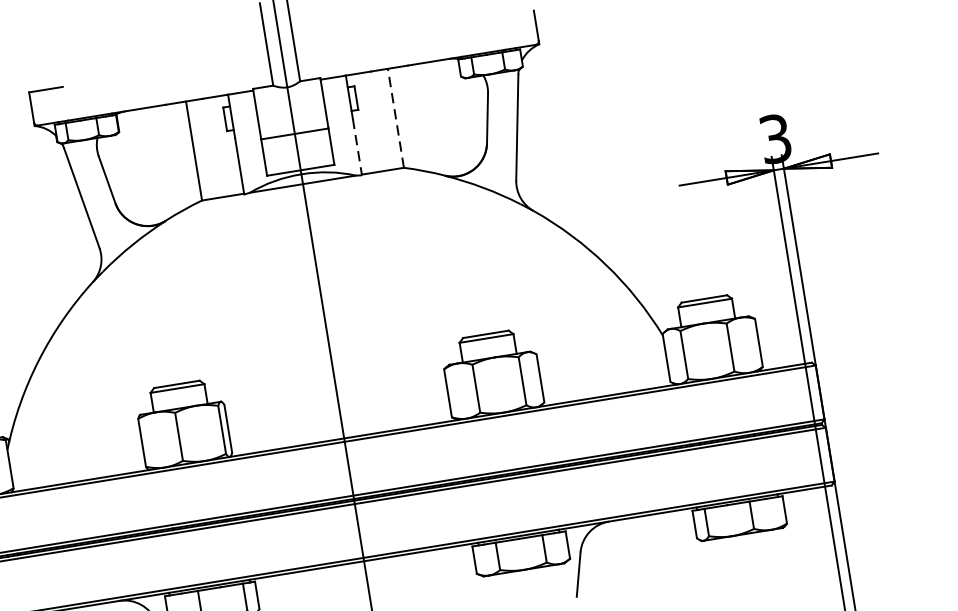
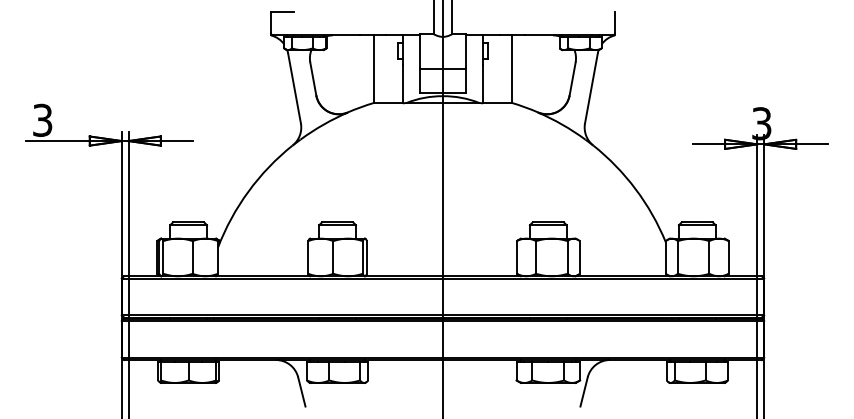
line: (395, 118) -> (511, 69), dashed -> solid
line: (358, 147) -> (483, 84), dashed -> solid

